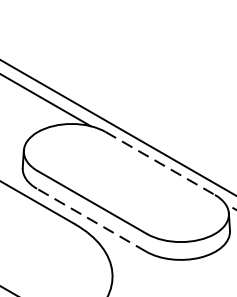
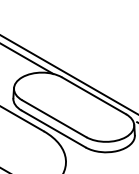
line: (161, 162) -> (94, 95), dashed -> solid
line: (91, 220) -> (53, 129), dashed -> solid

